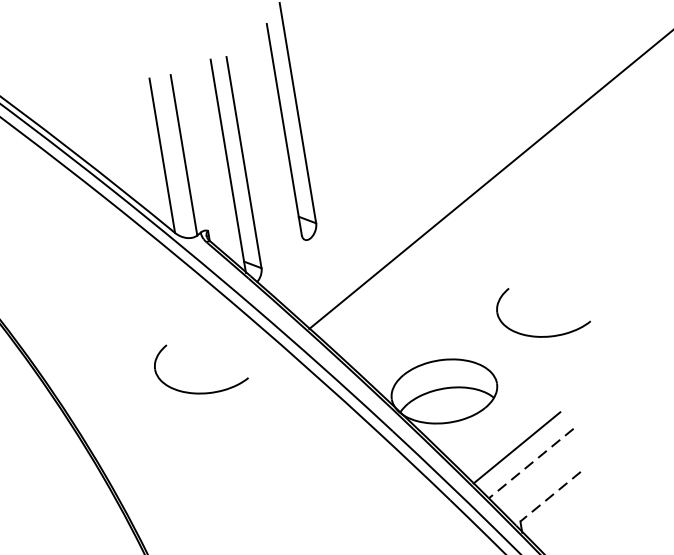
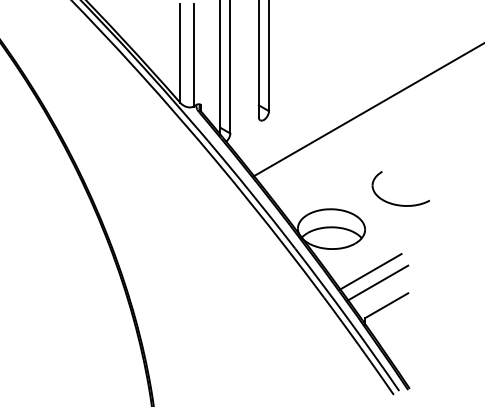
part: (195, 391) -> (176, 203), removed
line: (531, 464) -> (378, 283), dashed -> solid
line: (550, 496) -> (386, 305), dashed -> solid

